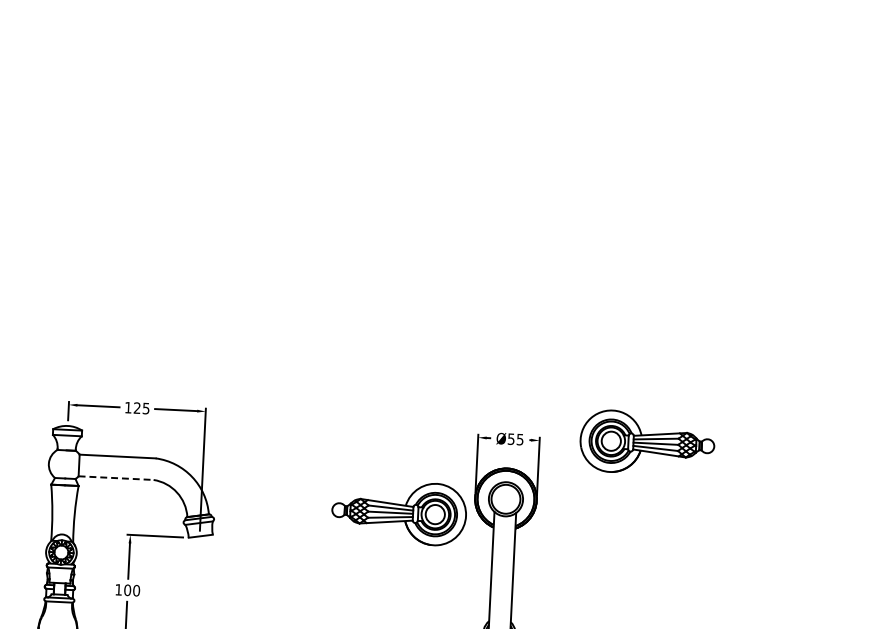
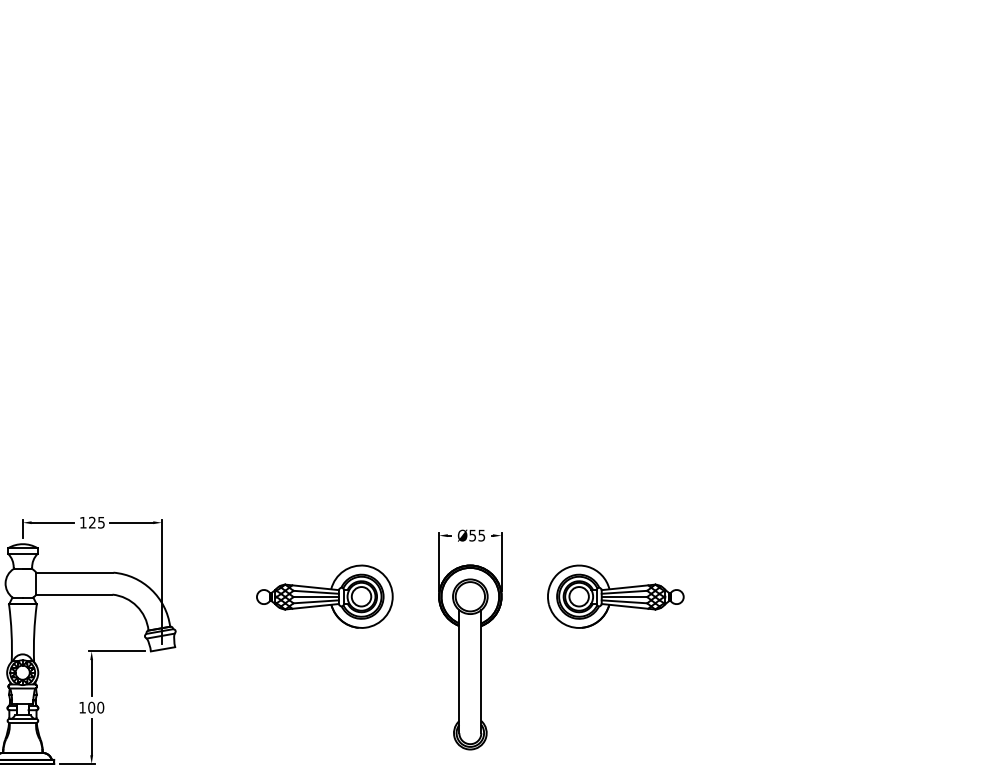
part: (647, 442) -> (615, 596), moved
line: (116, 478) -> (74, 594), dashed -> solid
part: (398, 512) -> (324, 596), moved

